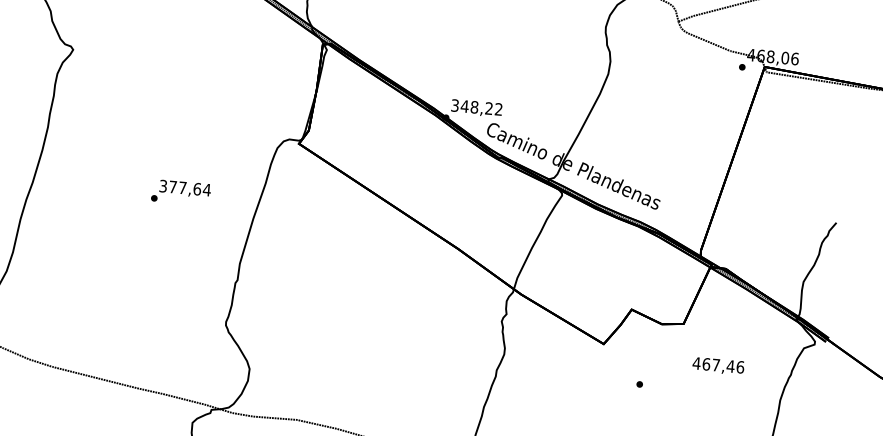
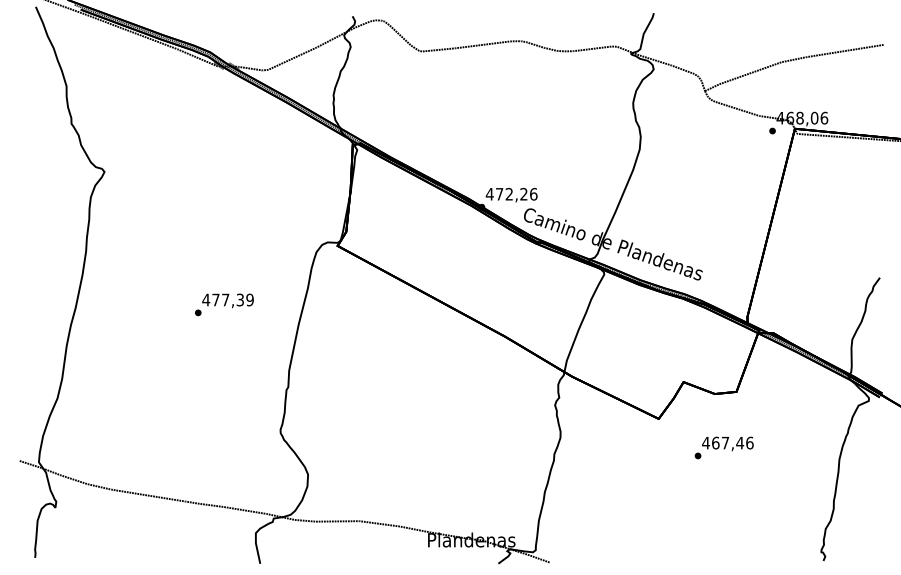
text: (476, 106) -> (511, 193), 348,22 -> 472,26
text: (185, 187) -> (228, 299), 377,64 -> 477,39
text: (718, 365) -> (727, 443), moved

